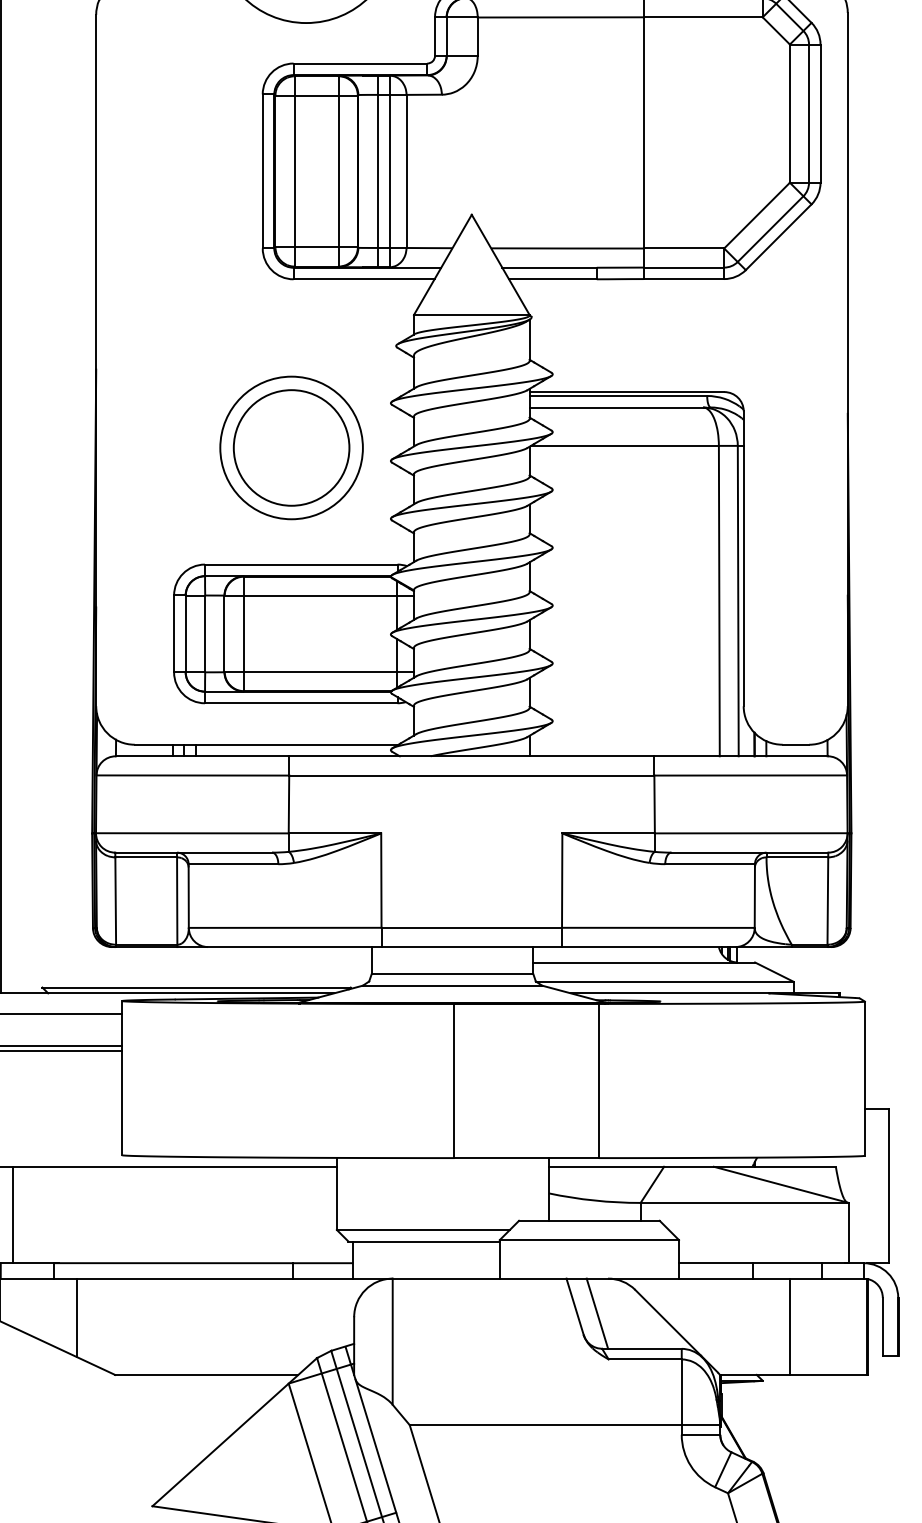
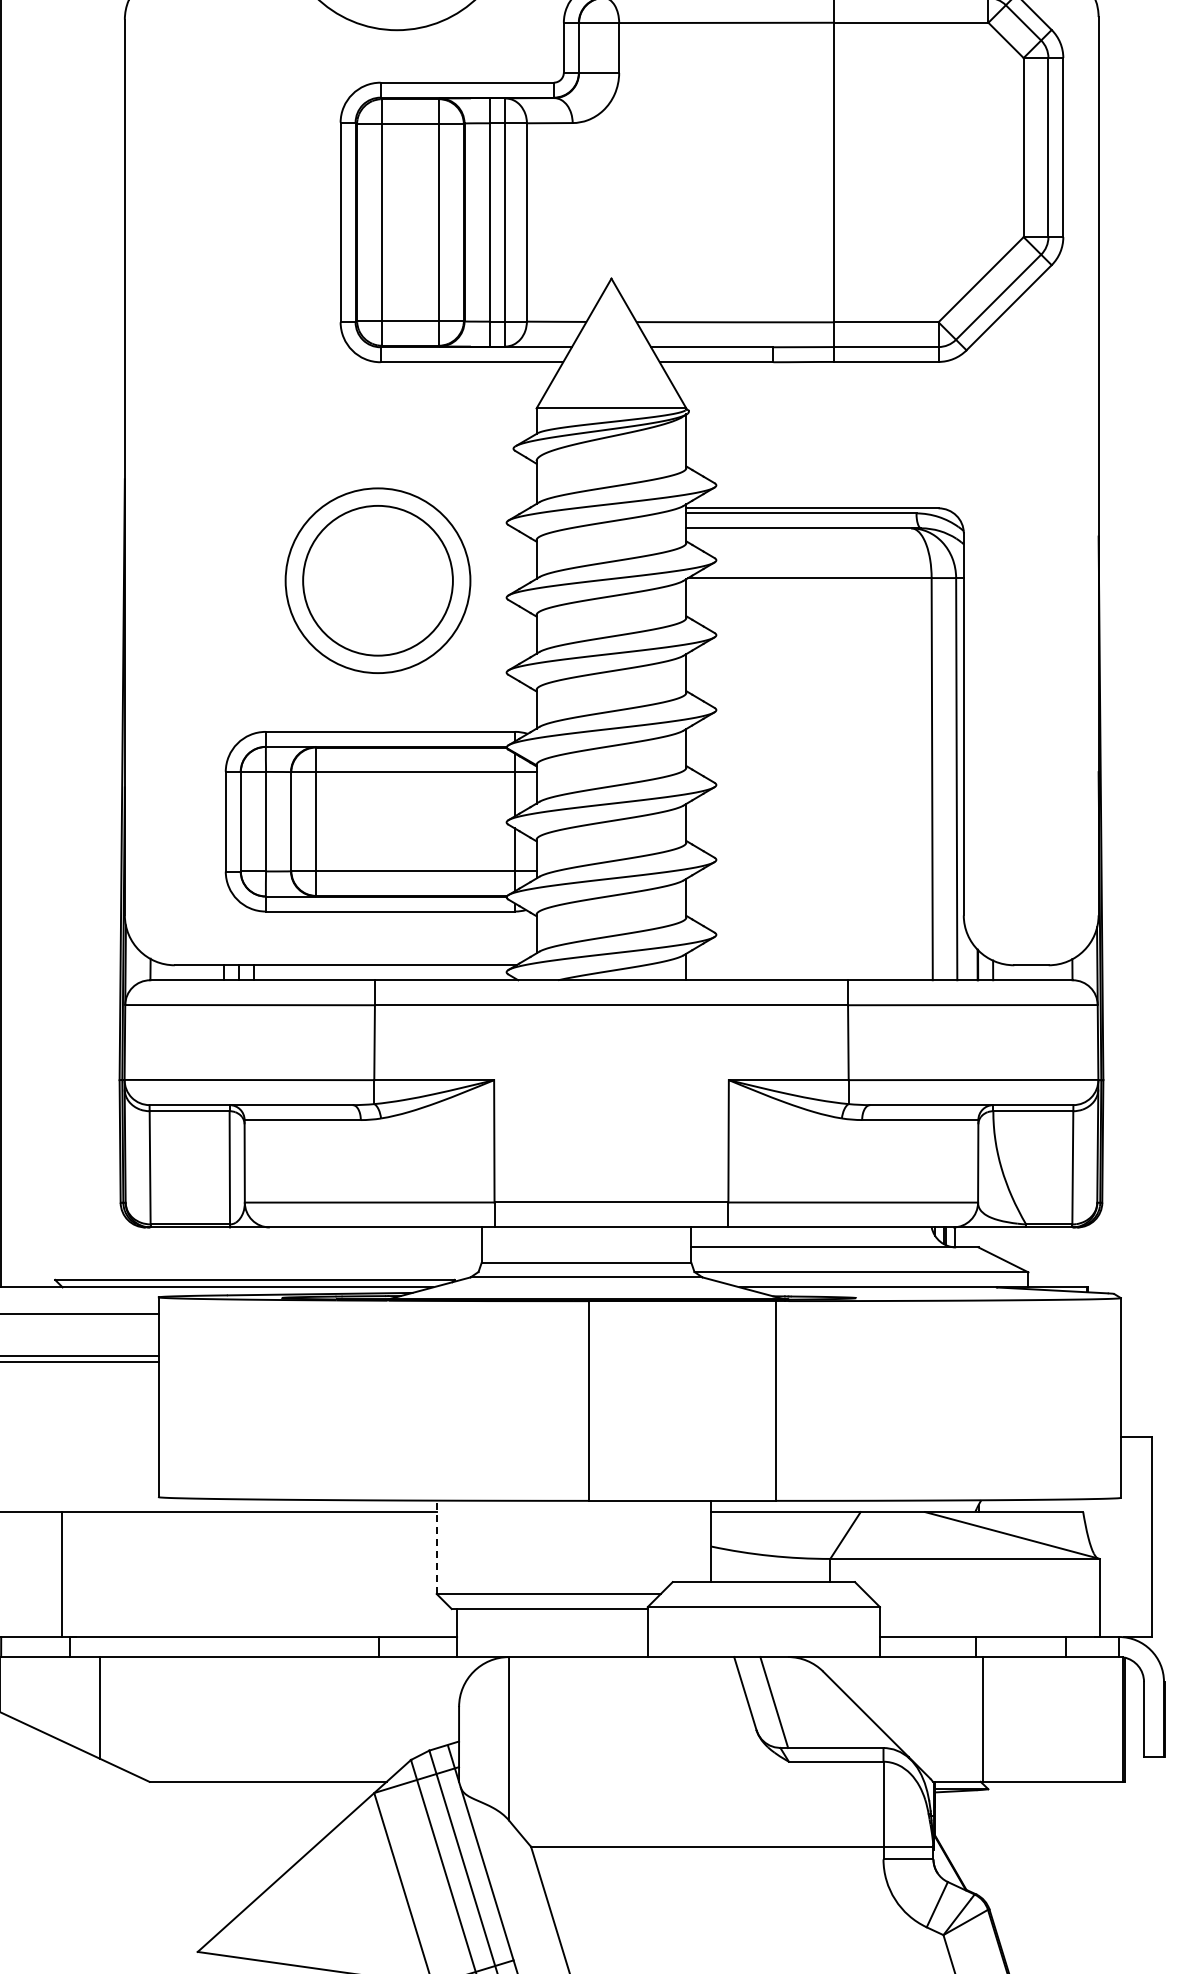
line: (336, 1194) -> (436, 1547), solid -> dashed
line: (12, 1214) -> (61, 1574), moved
line: (789, 1326) -> (983, 1719), moved

